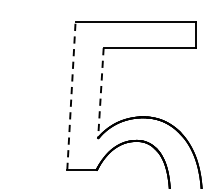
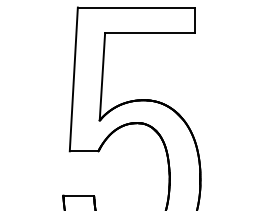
line: (100, 92) -> (102, 76), dashed -> solid
line: (71, 95) -> (73, 79), dashed -> solid

